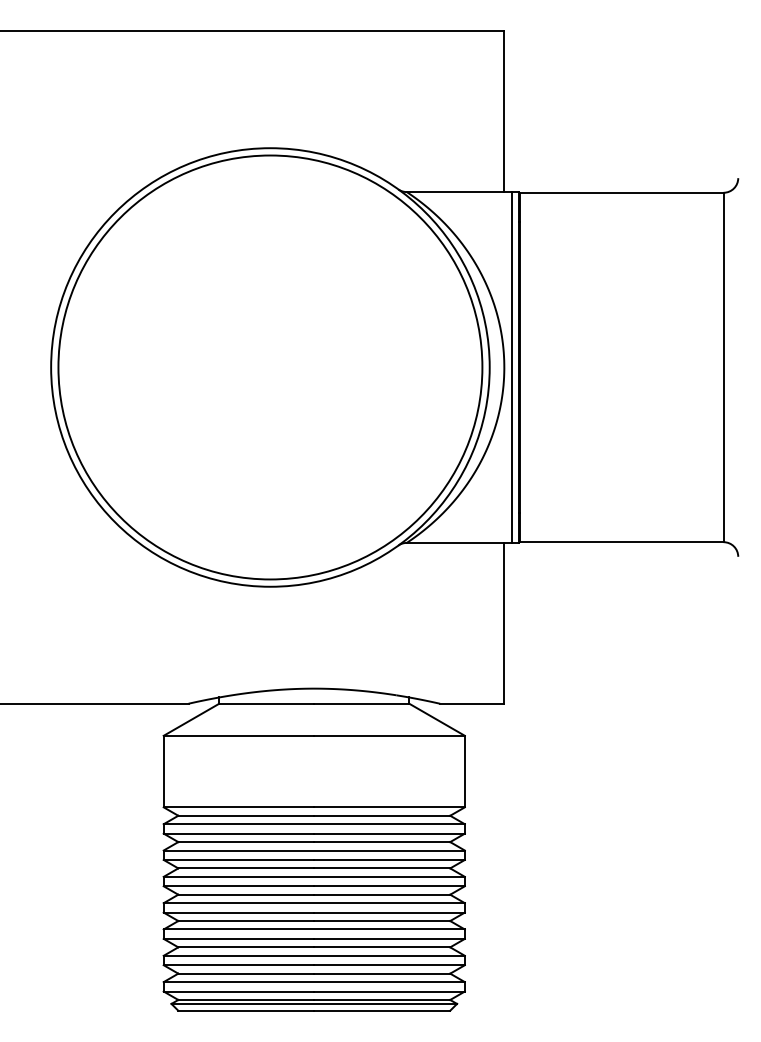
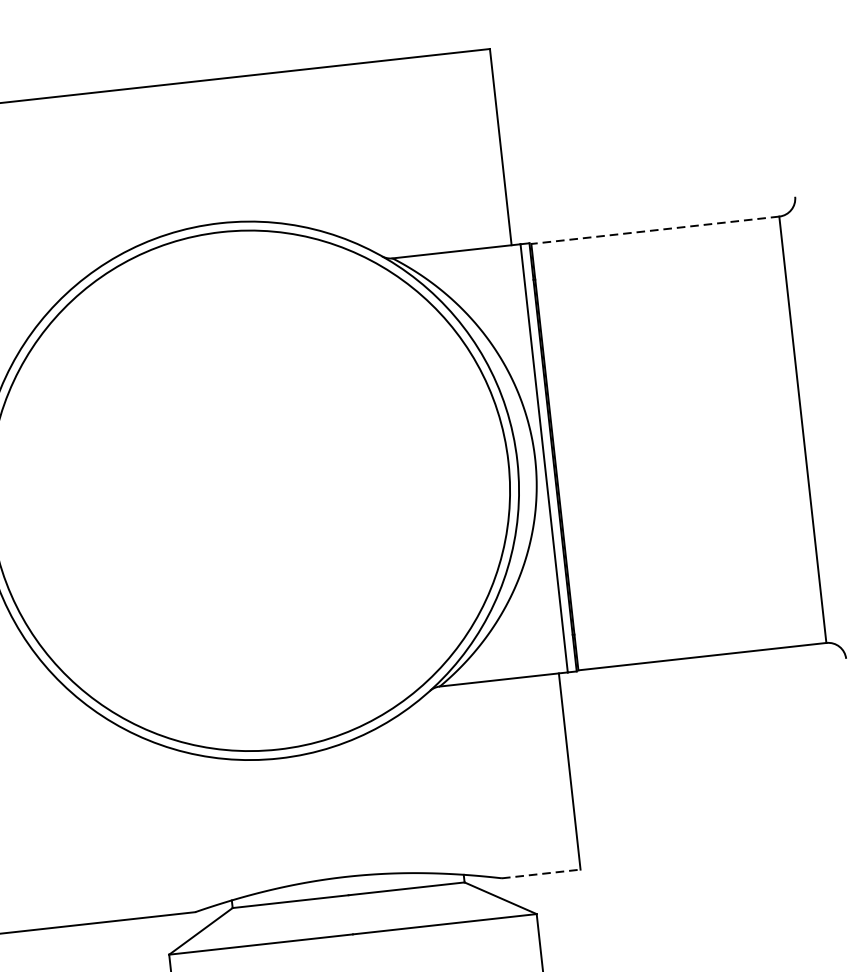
line: (622, 192) -> (655, 229), solid -> dashed
line: (472, 703) -> (541, 873), solid -> dashed

